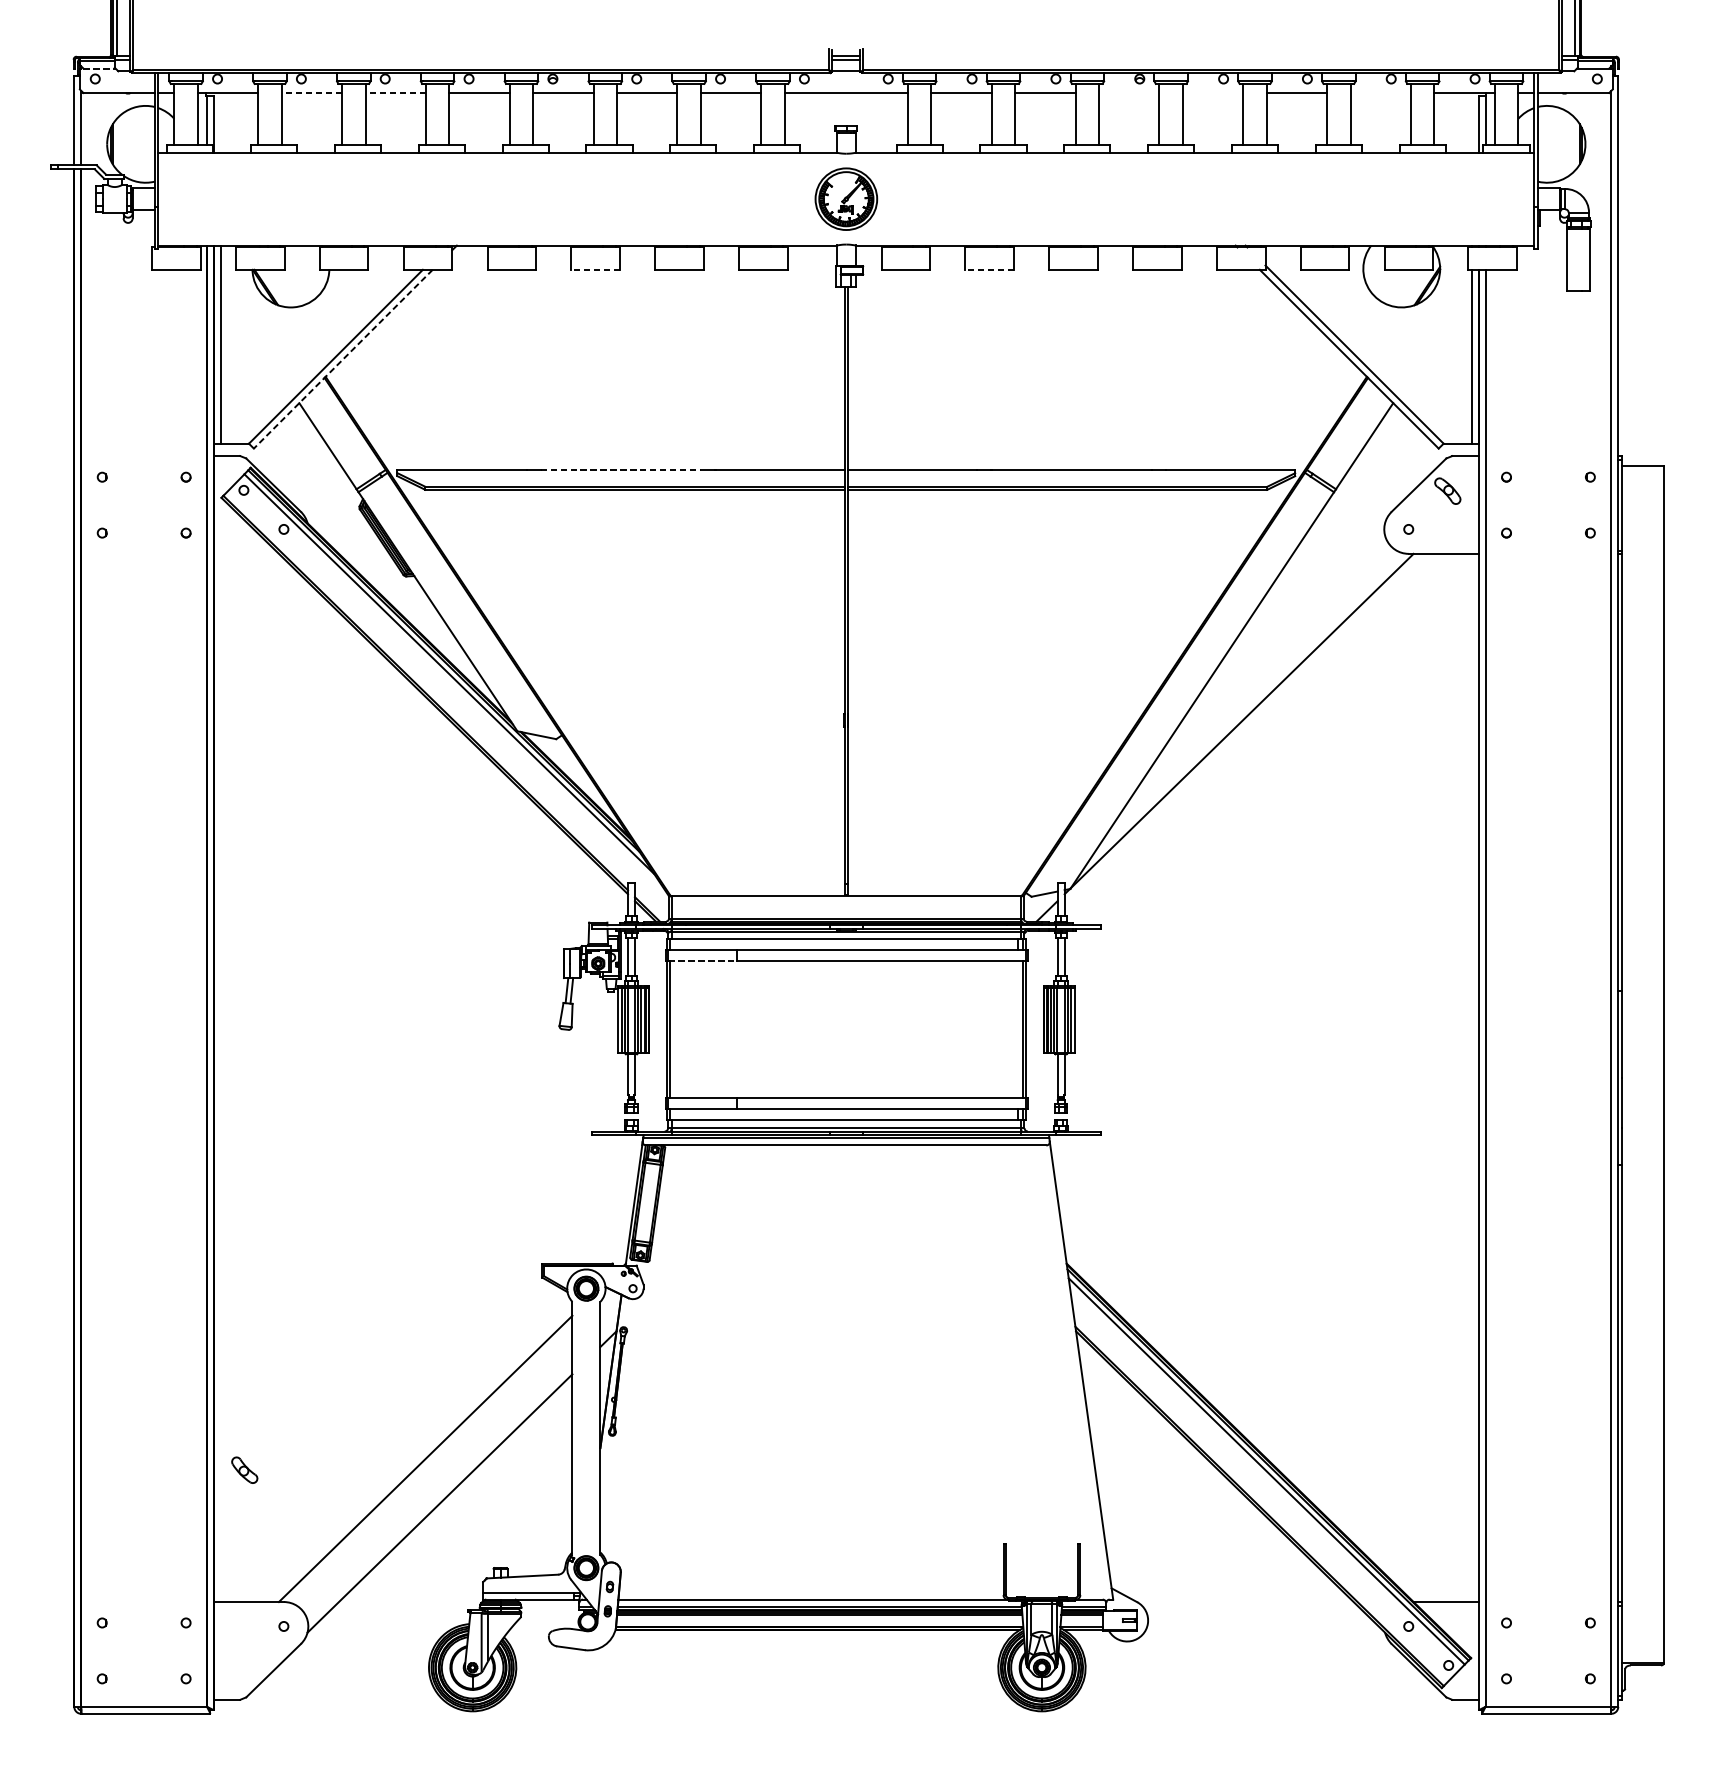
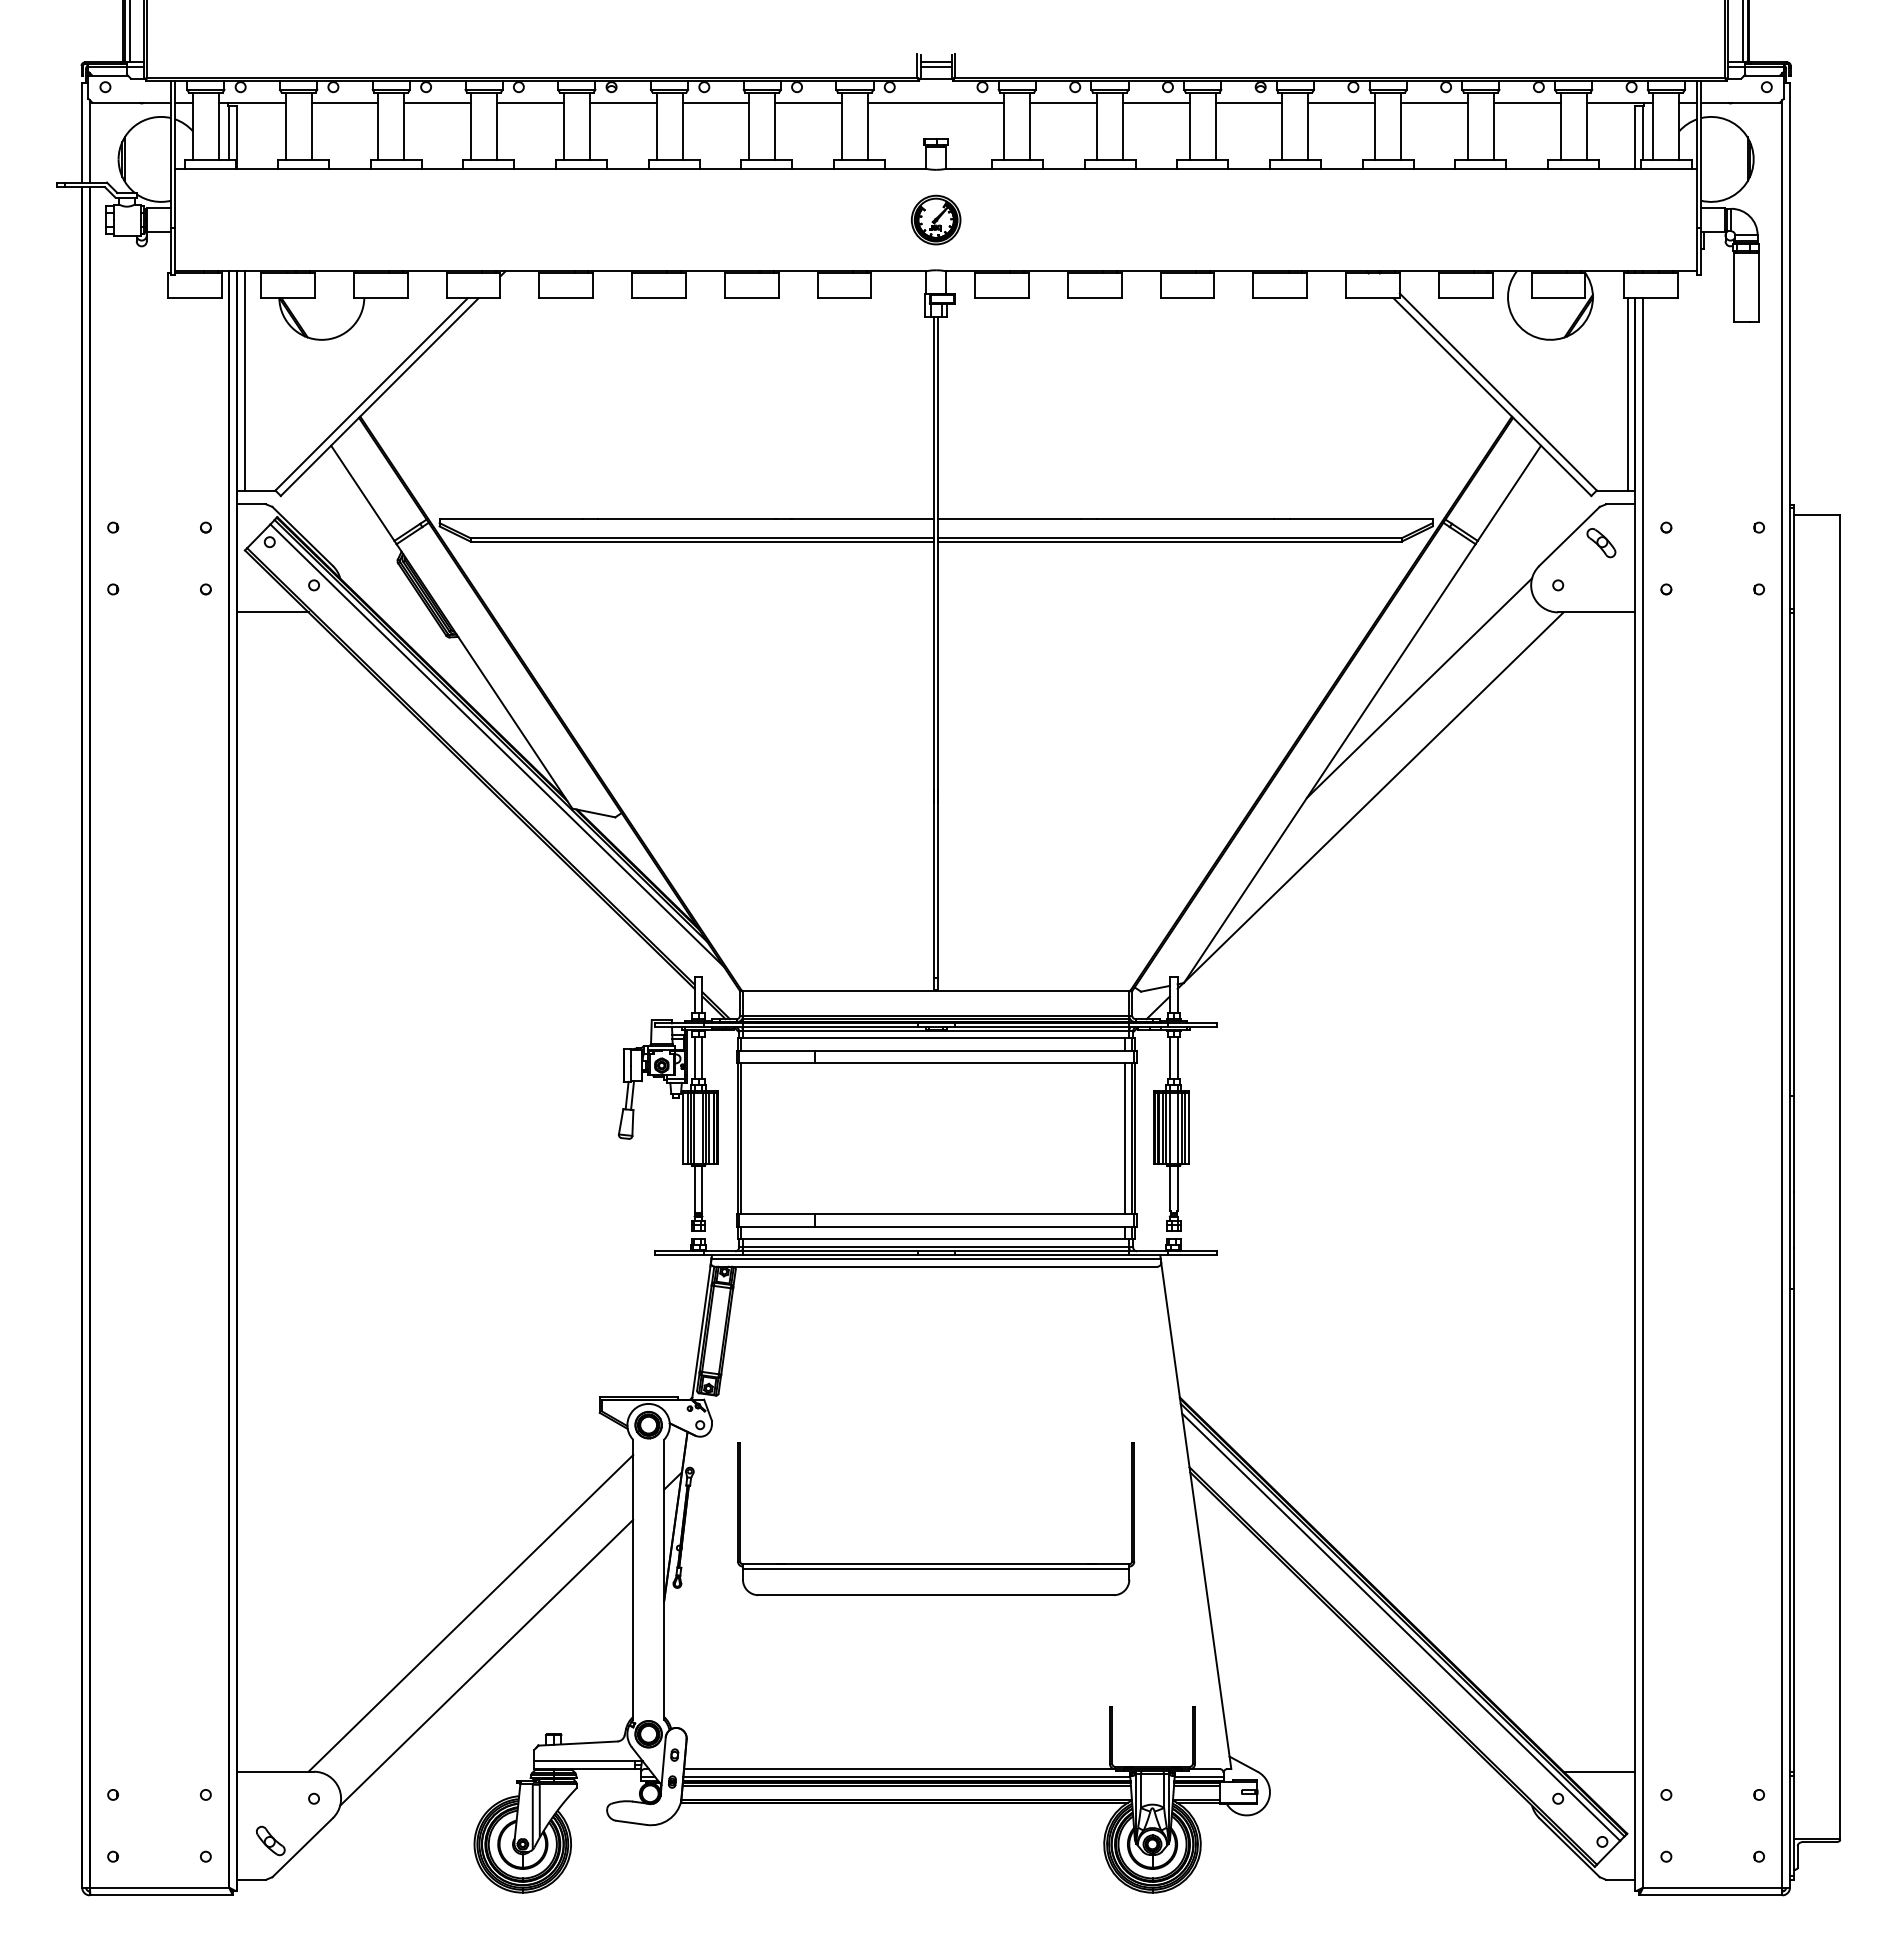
line: (99, 68) -> (110, 75), dashed -> solid
line: (311, 92) -> (344, 102), dashed -> solid
line: (395, 92) -> (437, 102), dashed -> solid
line: (1128, 92) -> (1248, 102), added
line: (1212, 92) -> (1341, 102), added
line: (1380, 92) -> (1526, 102), added
part: (845, 198) -> (935, 219), size x0.71
line: (595, 270) -> (658, 298), dashed -> solid
line: (989, 270) -> (1094, 298), dashed -> solid
line: (343, 359) -> (379, 397), dashed -> solid
line: (620, 469) -> (686, 519), dashed -> solid
line: (246, 553) -> (272, 612), added
line: (1283, 622) -> (1419, 688), added
line: (702, 961) -> (777, 1063), dashed -> solid
line: (1017, 1029) -> (1125, 1138), added
part: (846, 1413) -> (936, 1563), added
part: (244, 1469) -> (270, 1840), moved

